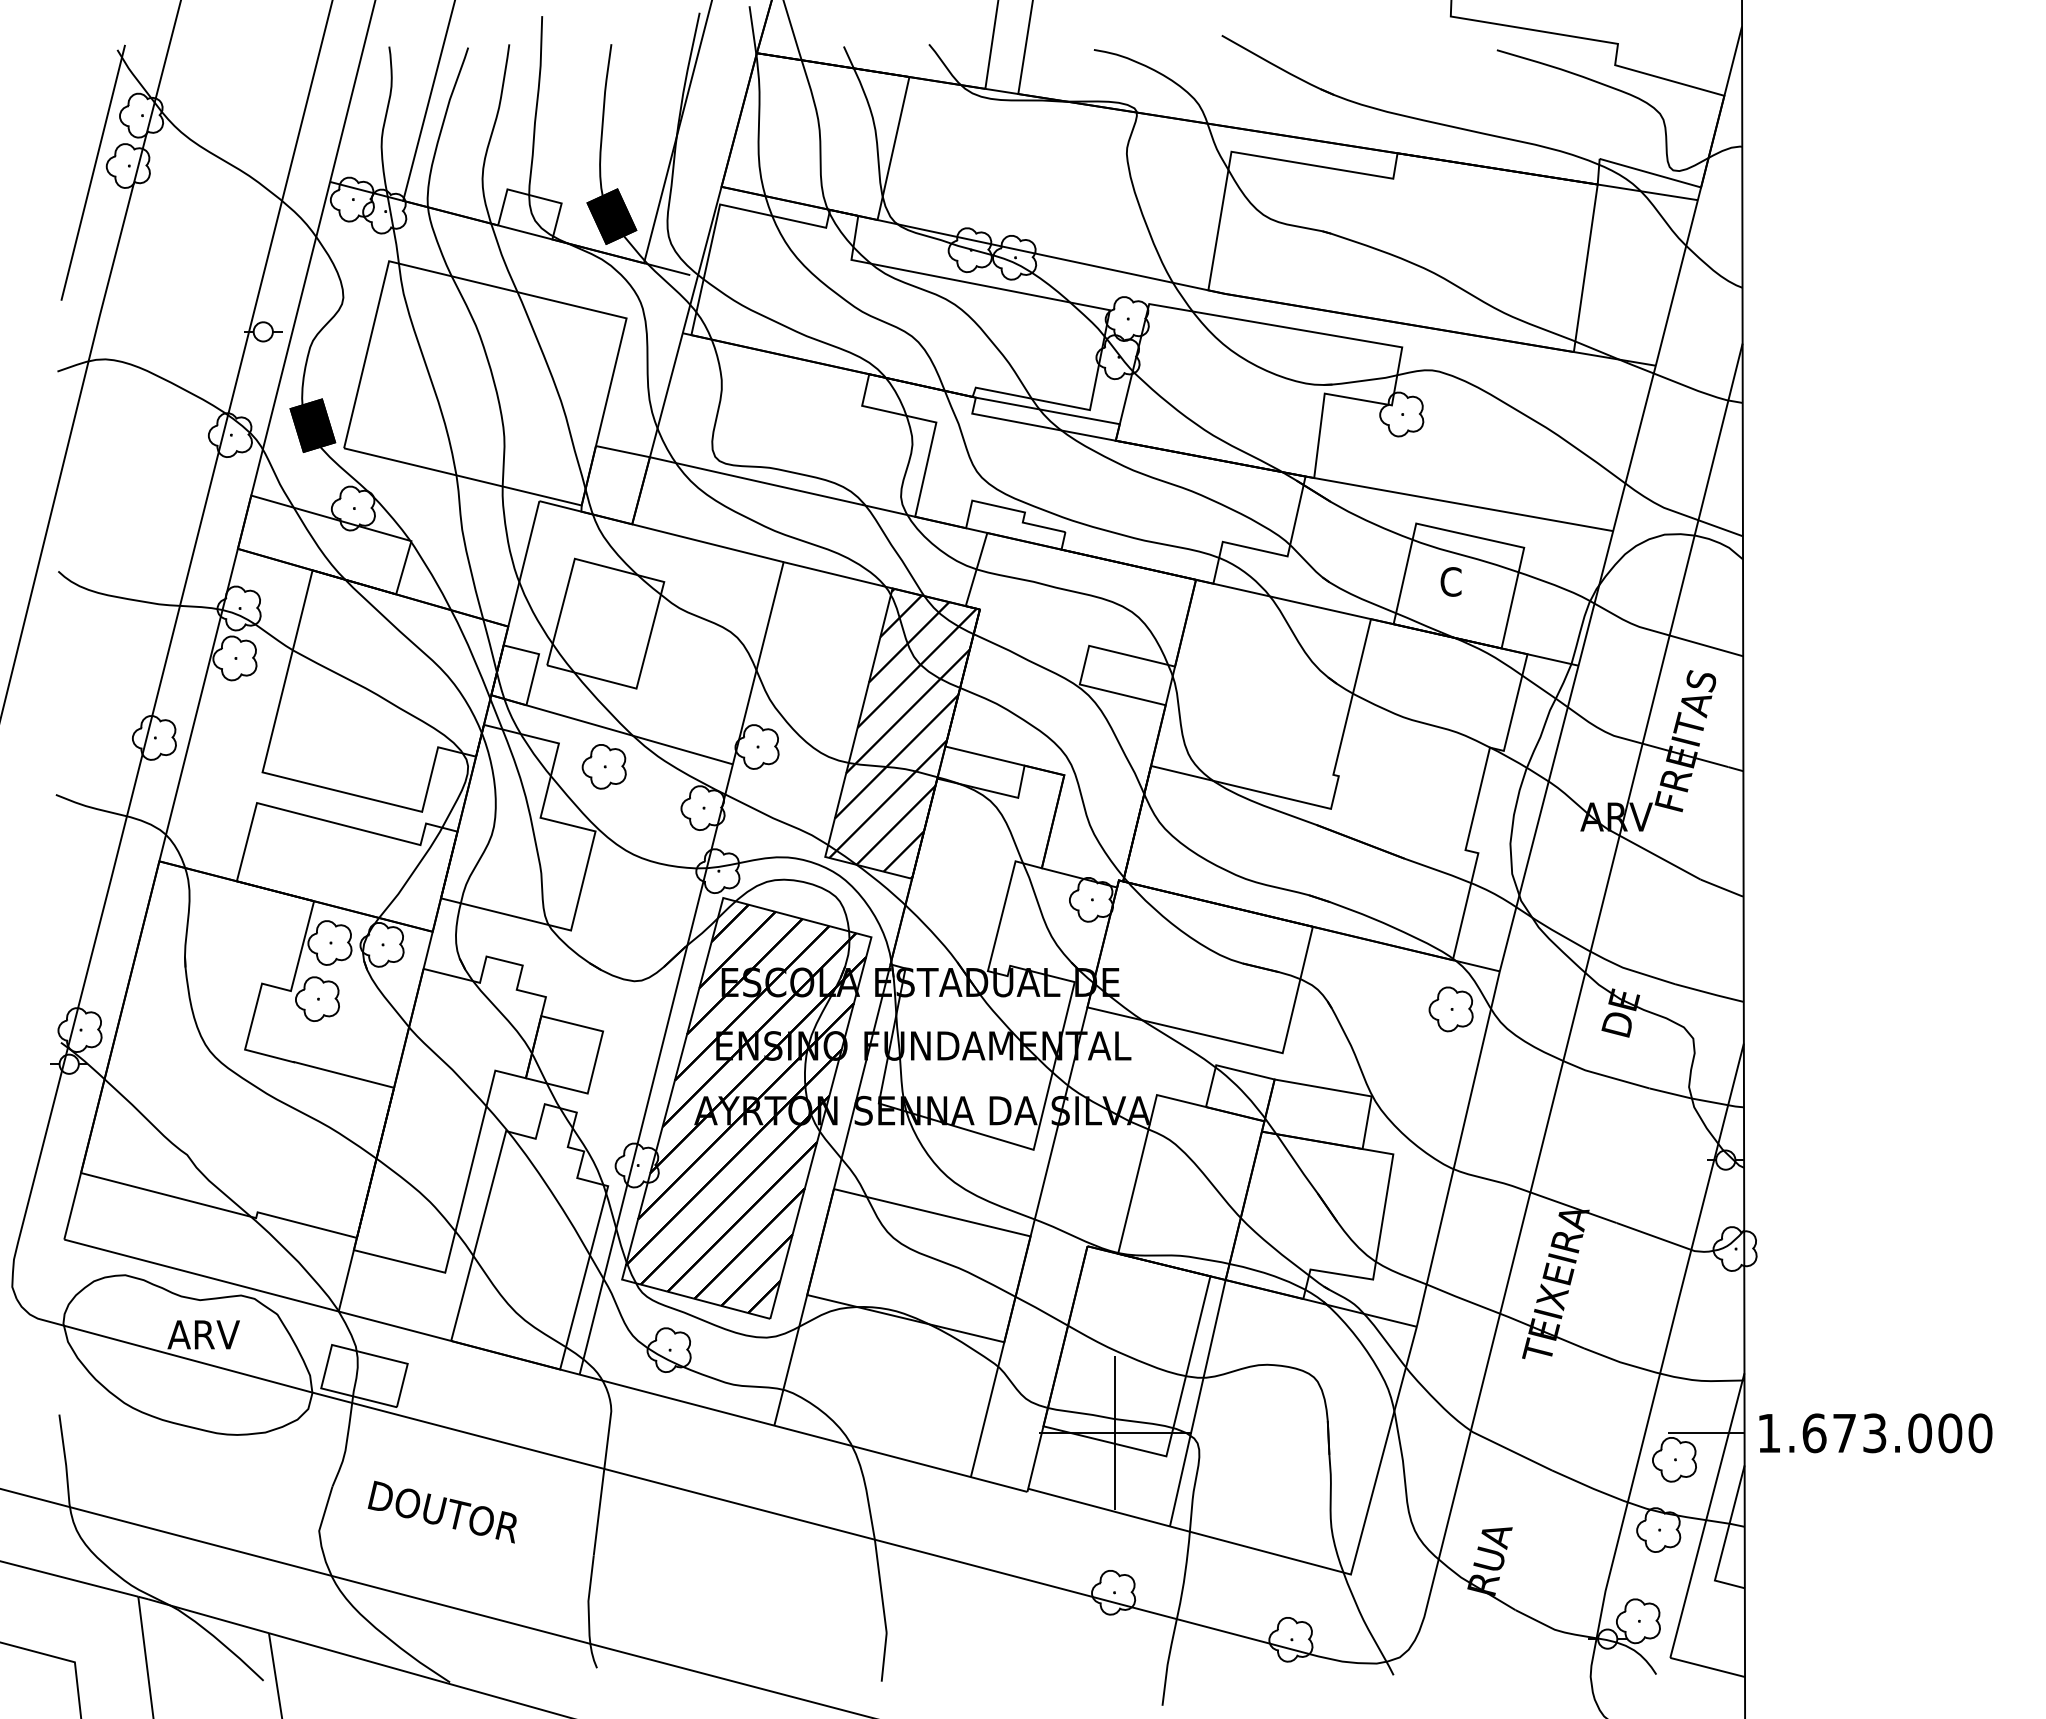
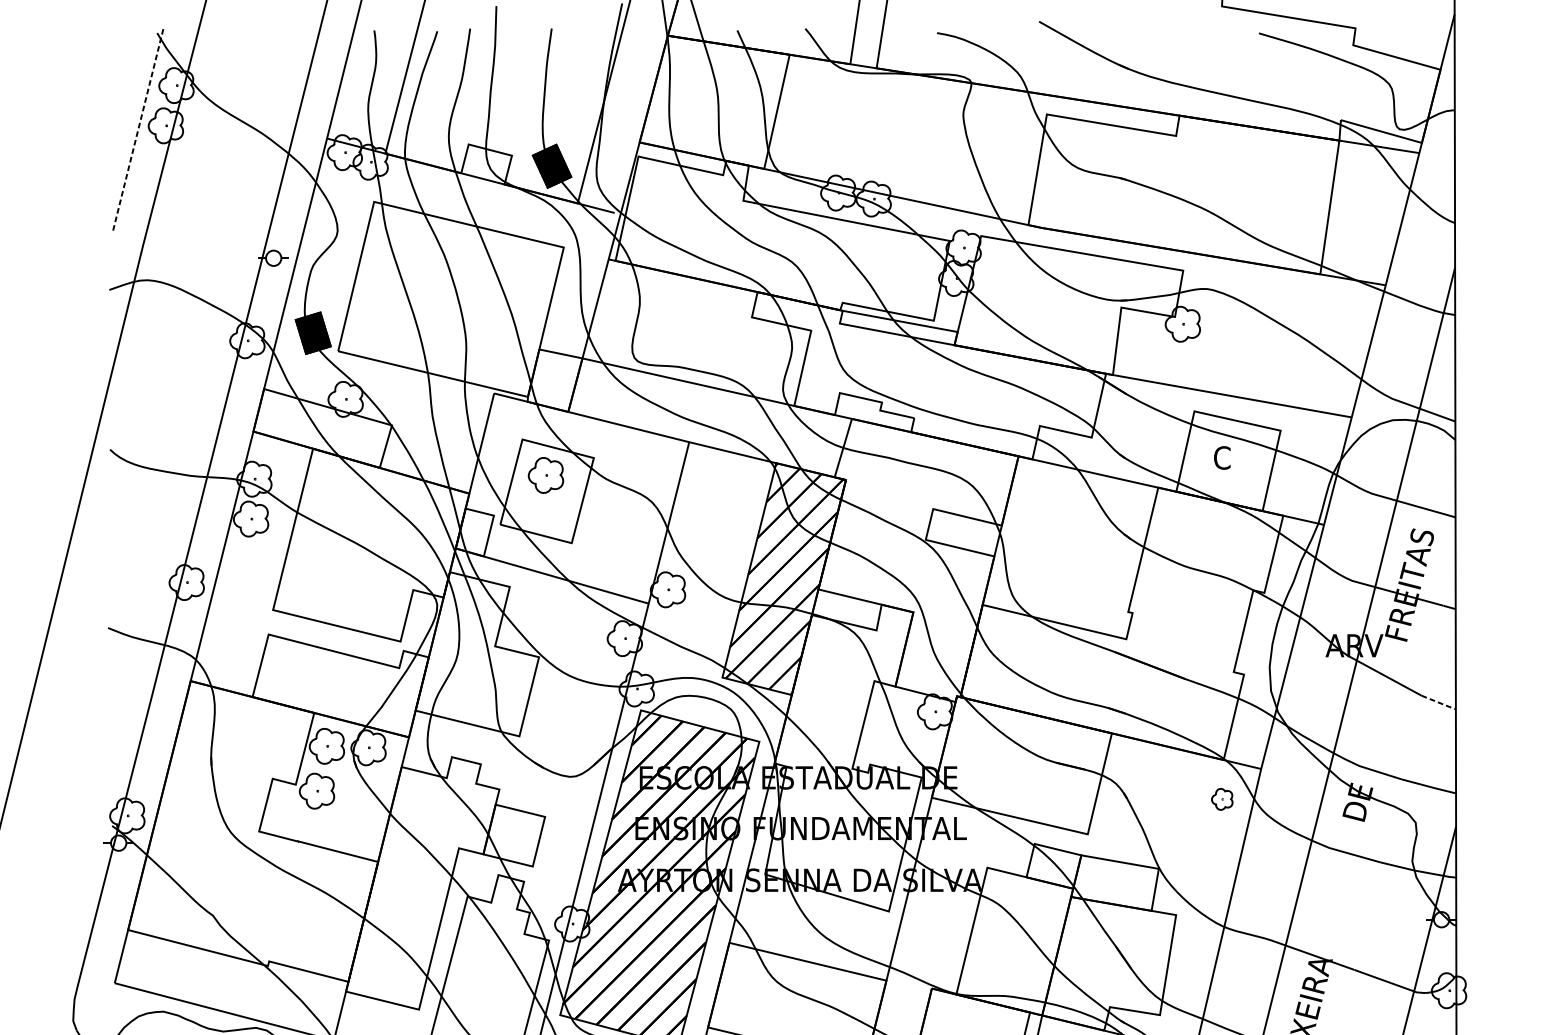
line: (93, 172) -> (138, 131), solid -> dashed
part: (603, 766) -> (545, 475), moved
line: (1723, 888) -> (1439, 702), solid -> dashed
part: (1450, 1009) -> (1221, 799), size x0.6

